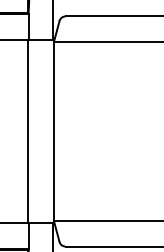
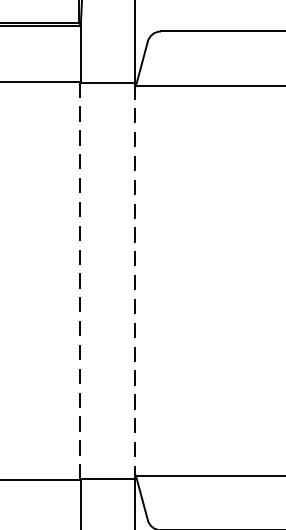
line: (28, 131) -> (80, 280), solid -> dashed
line: (53, 131) -> (134, 280), solid -> dashed

